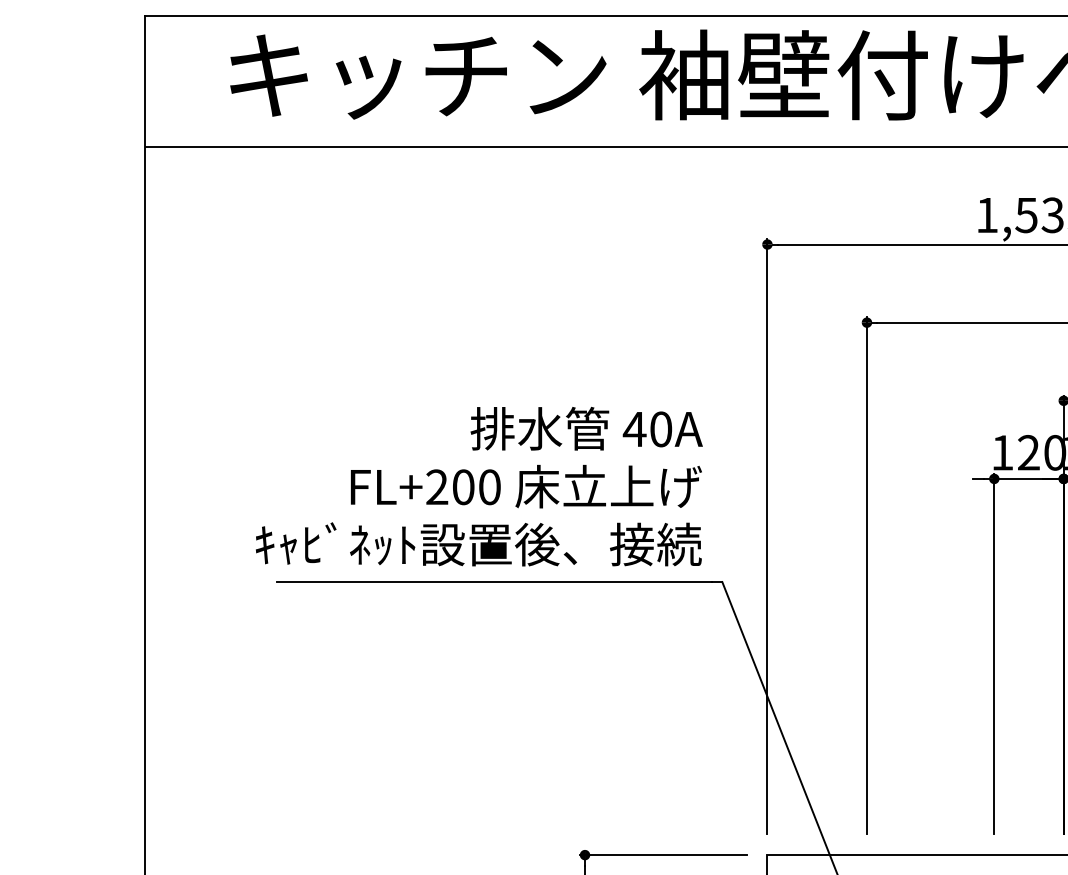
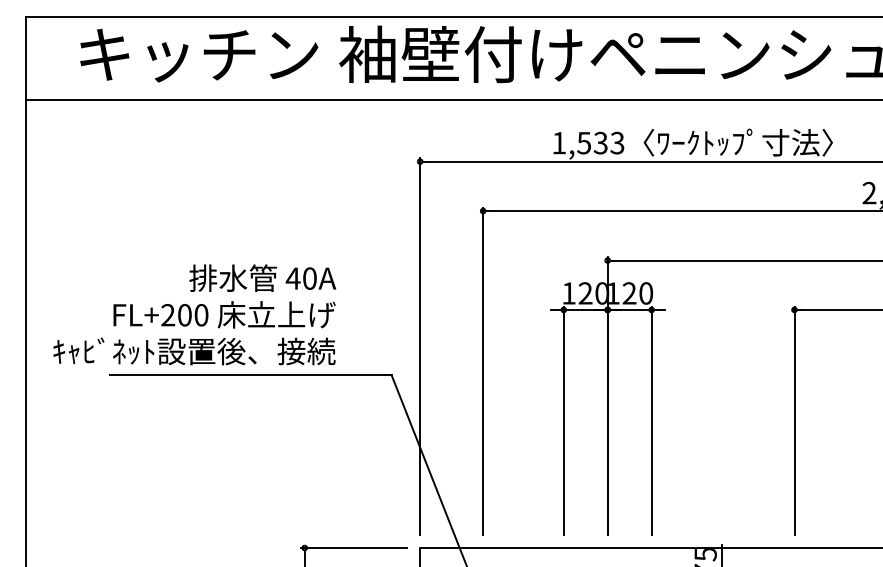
text: (478, 486) -> (194, 314), moved

